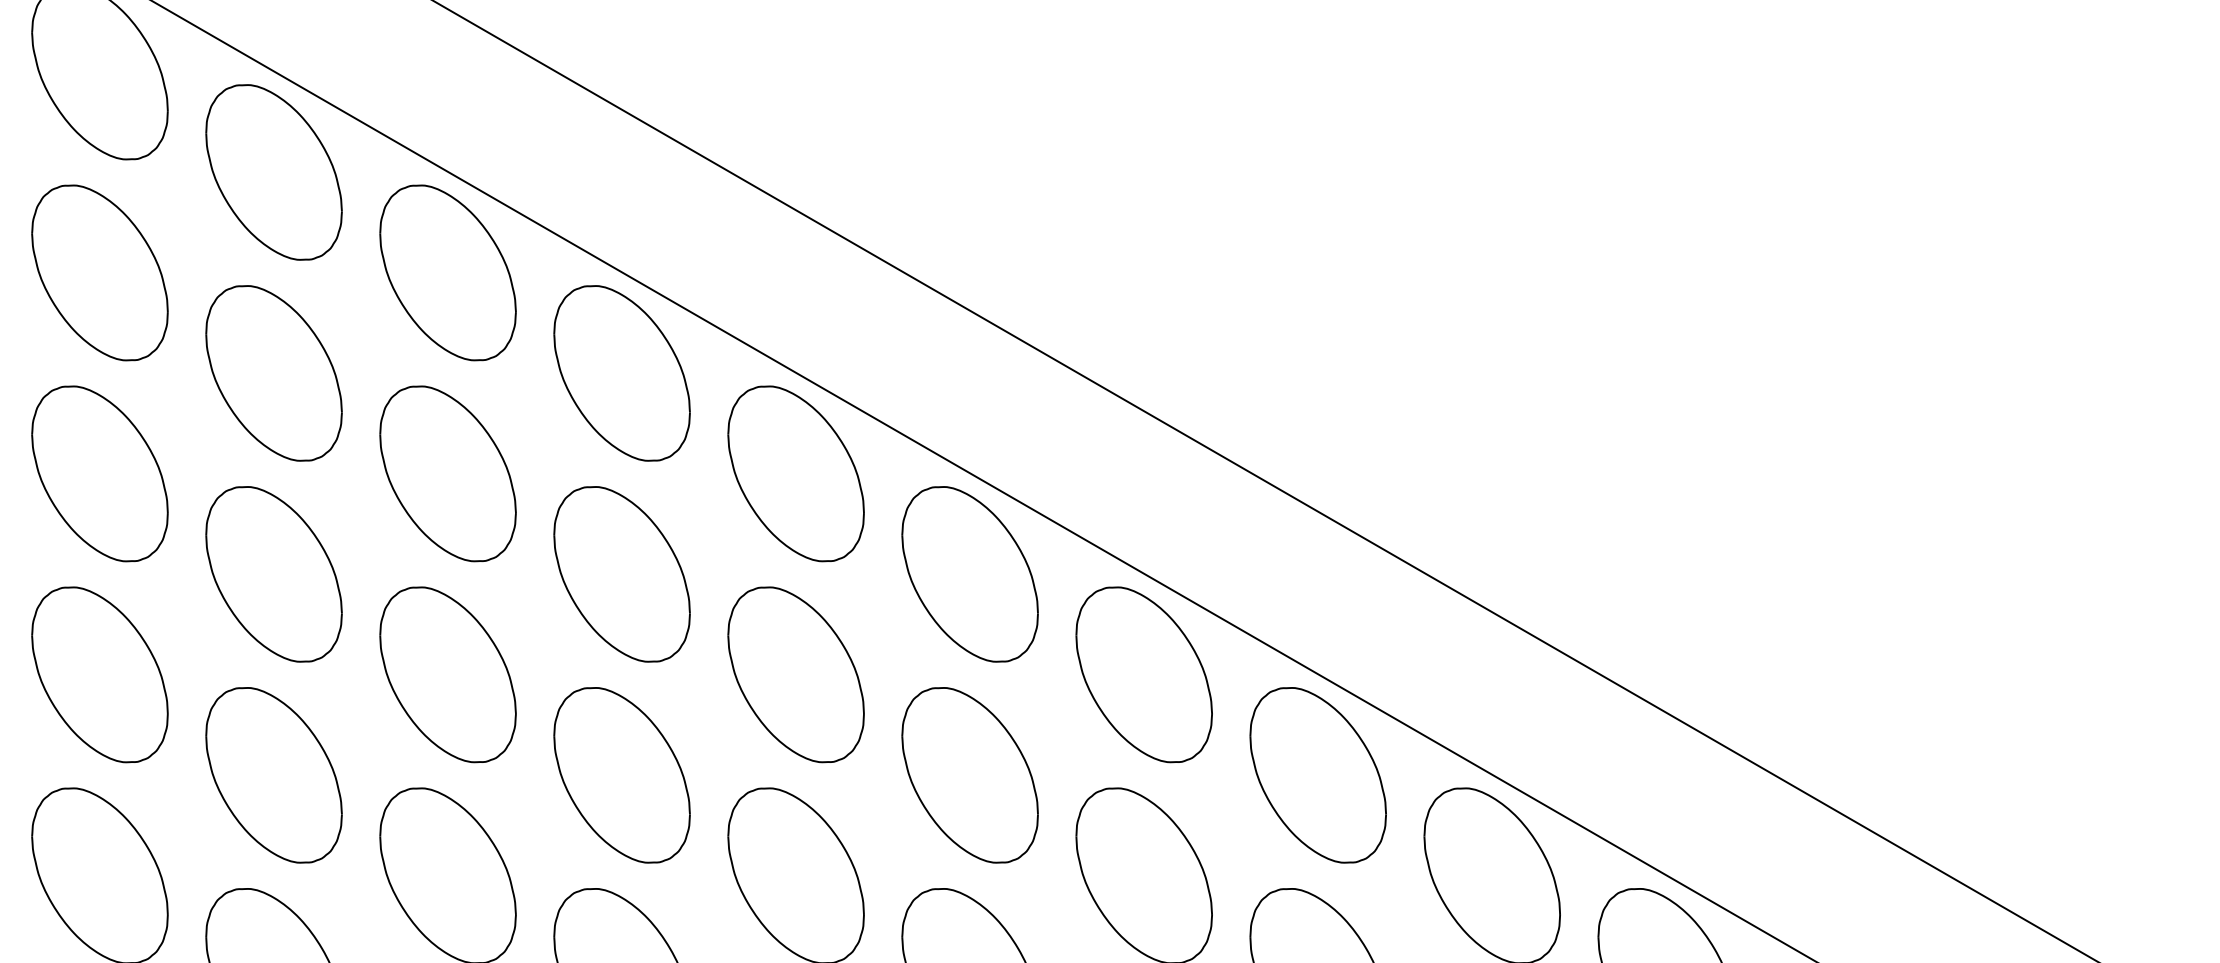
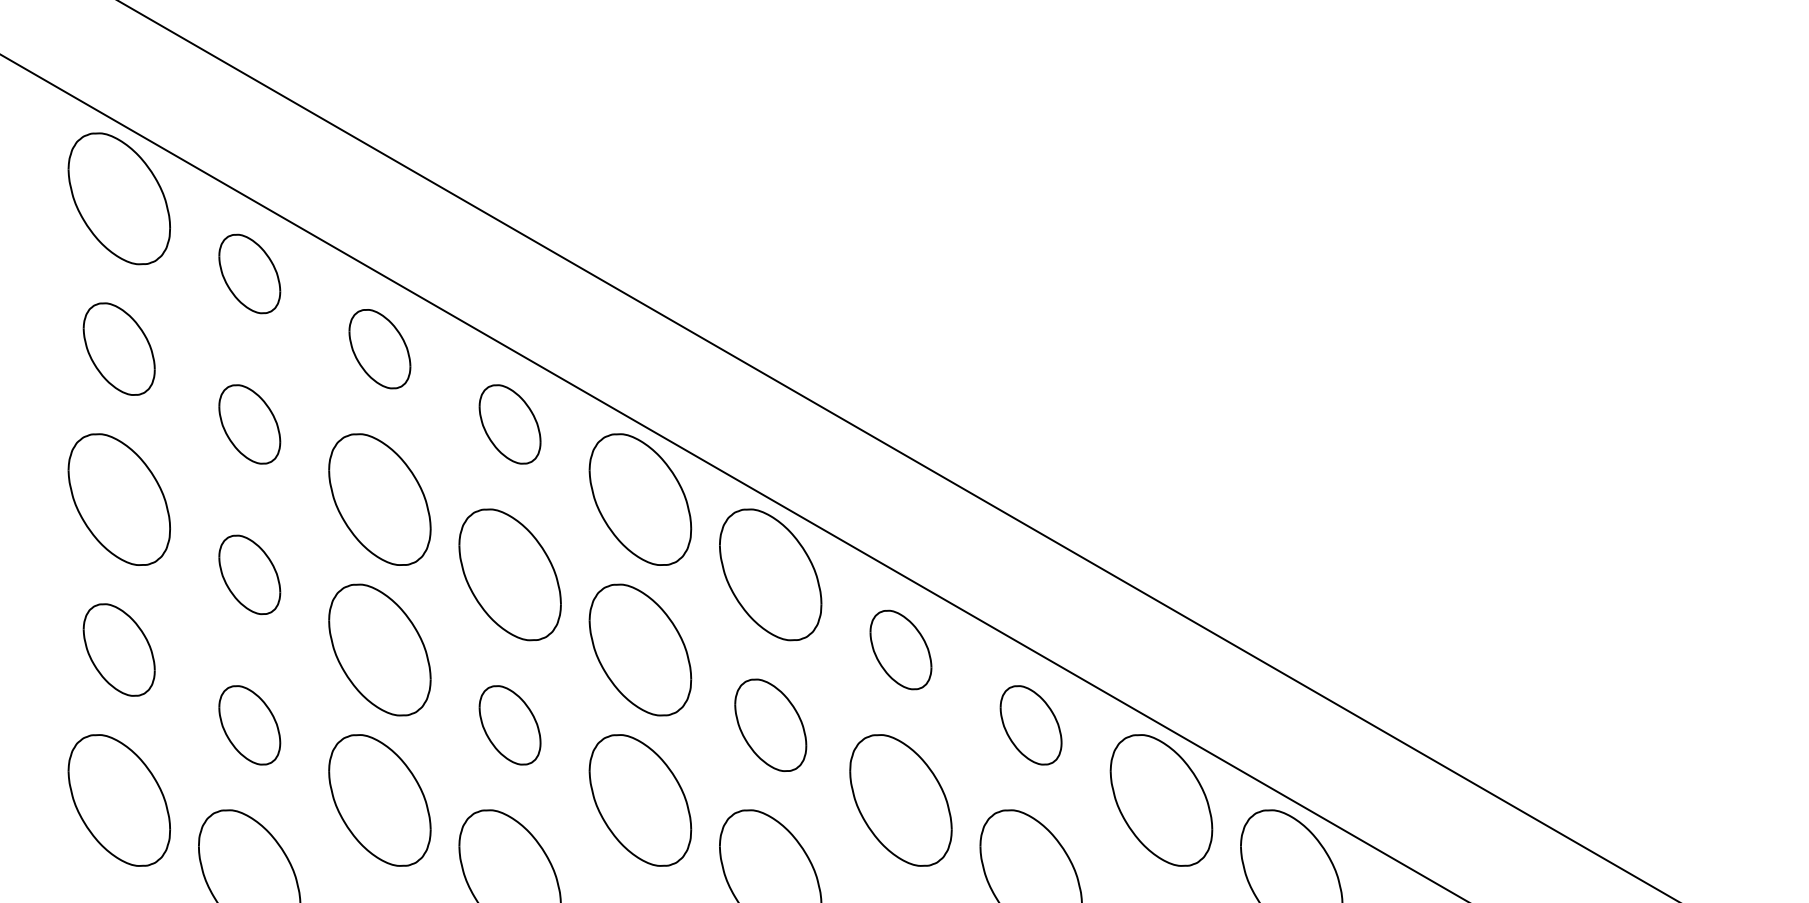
part: (273, 171) -> (249, 273), size x0.6
part: (98, 271) -> (118, 348), size x0.7
part: (447, 271) -> (379, 348), size x0.6
part: (273, 373) -> (249, 424), size x0.6
part: (621, 373) -> (509, 424), size x0.6
part: (273, 573) -> (249, 574), size x0.6
part: (98, 674) -> (118, 649), size x0.7
part: (1143, 674) -> (900, 649), size x0.6
part: (273, 775) -> (249, 725), size x0.6
part: (621, 775) -> (509, 725), size x0.6
part: (969, 775) -> (770, 725), size x0.7
part: (1317, 775) -> (1030, 725), size x0.6

